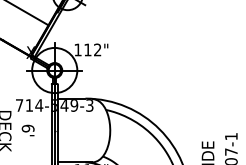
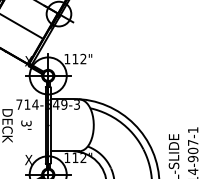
text: (28, 128) -> (26, 123), 6' -> 3'

